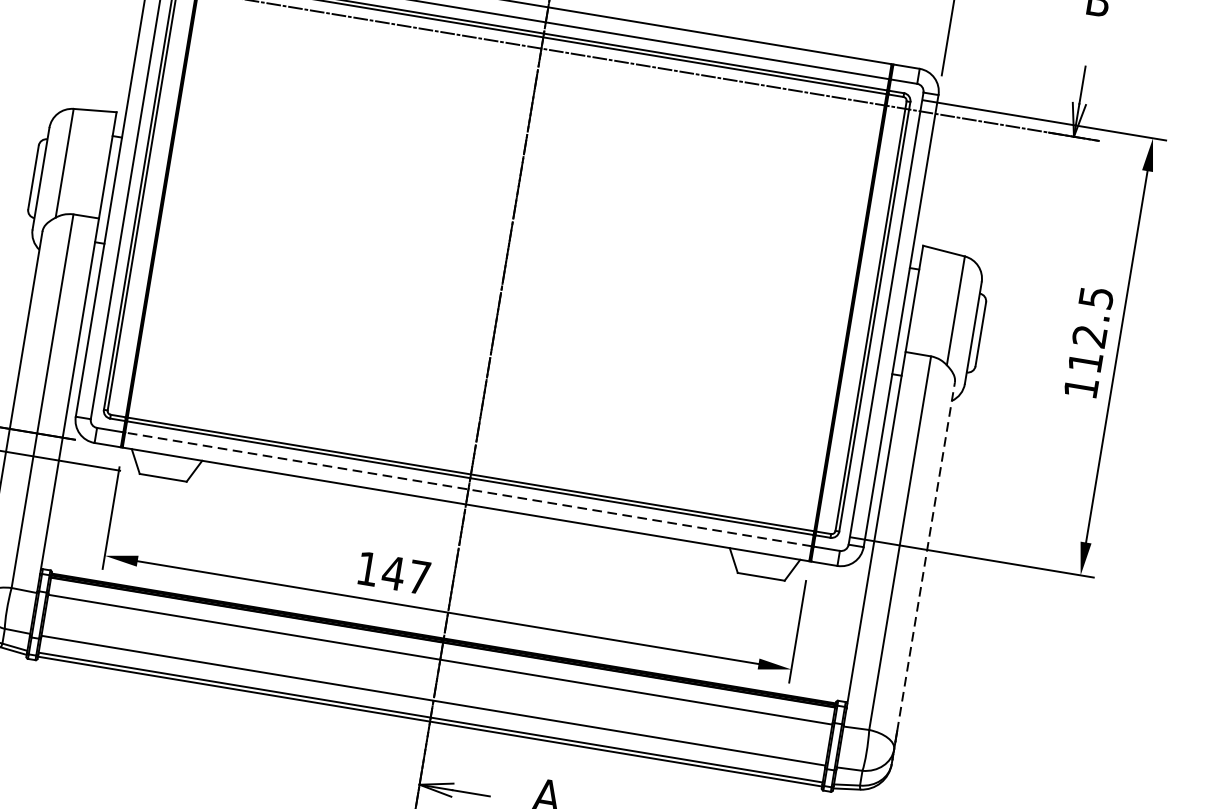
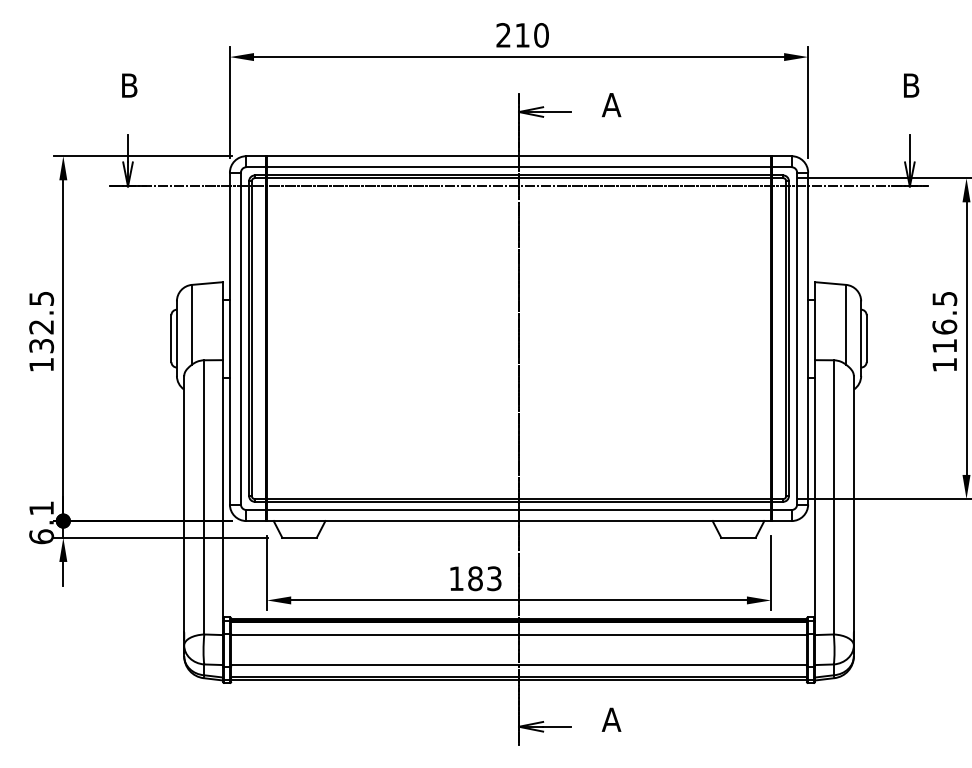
text: (1089, 335) -> (944, 326), 112.5 -> 116.5
line: (469, 490) -> (519, 510), dashed -> solid
line: (925, 557) -> (853, 504), dashed -> solid
text: (406, 574) -> (484, 578), 147 -> 183

